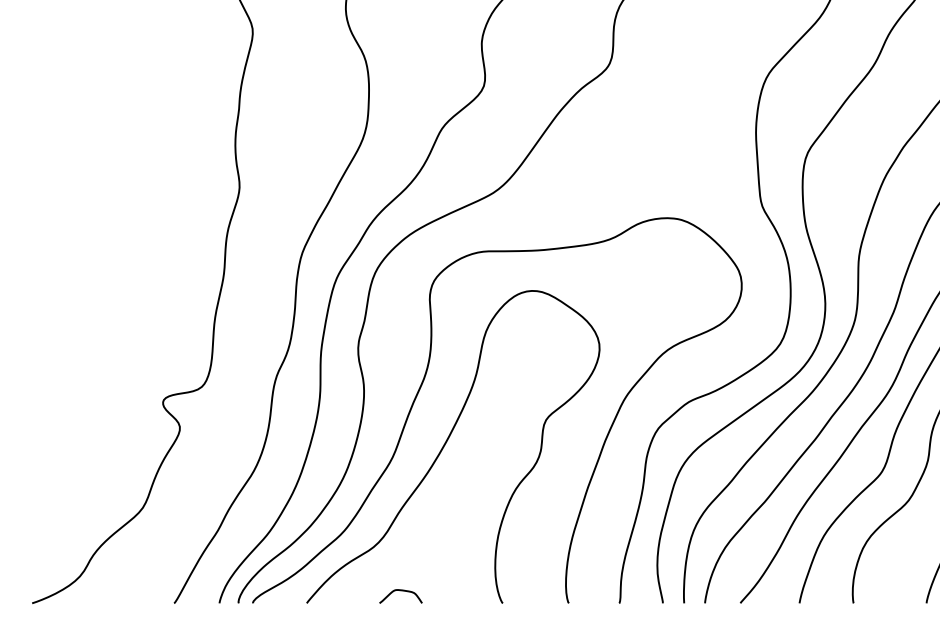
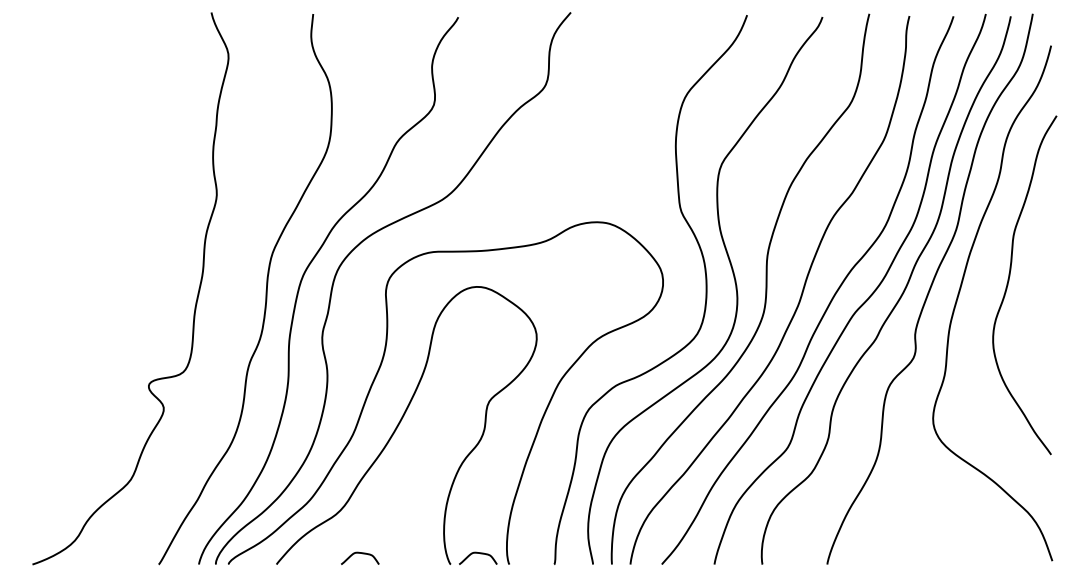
curve: (536, 592) -> (480, 554), added

